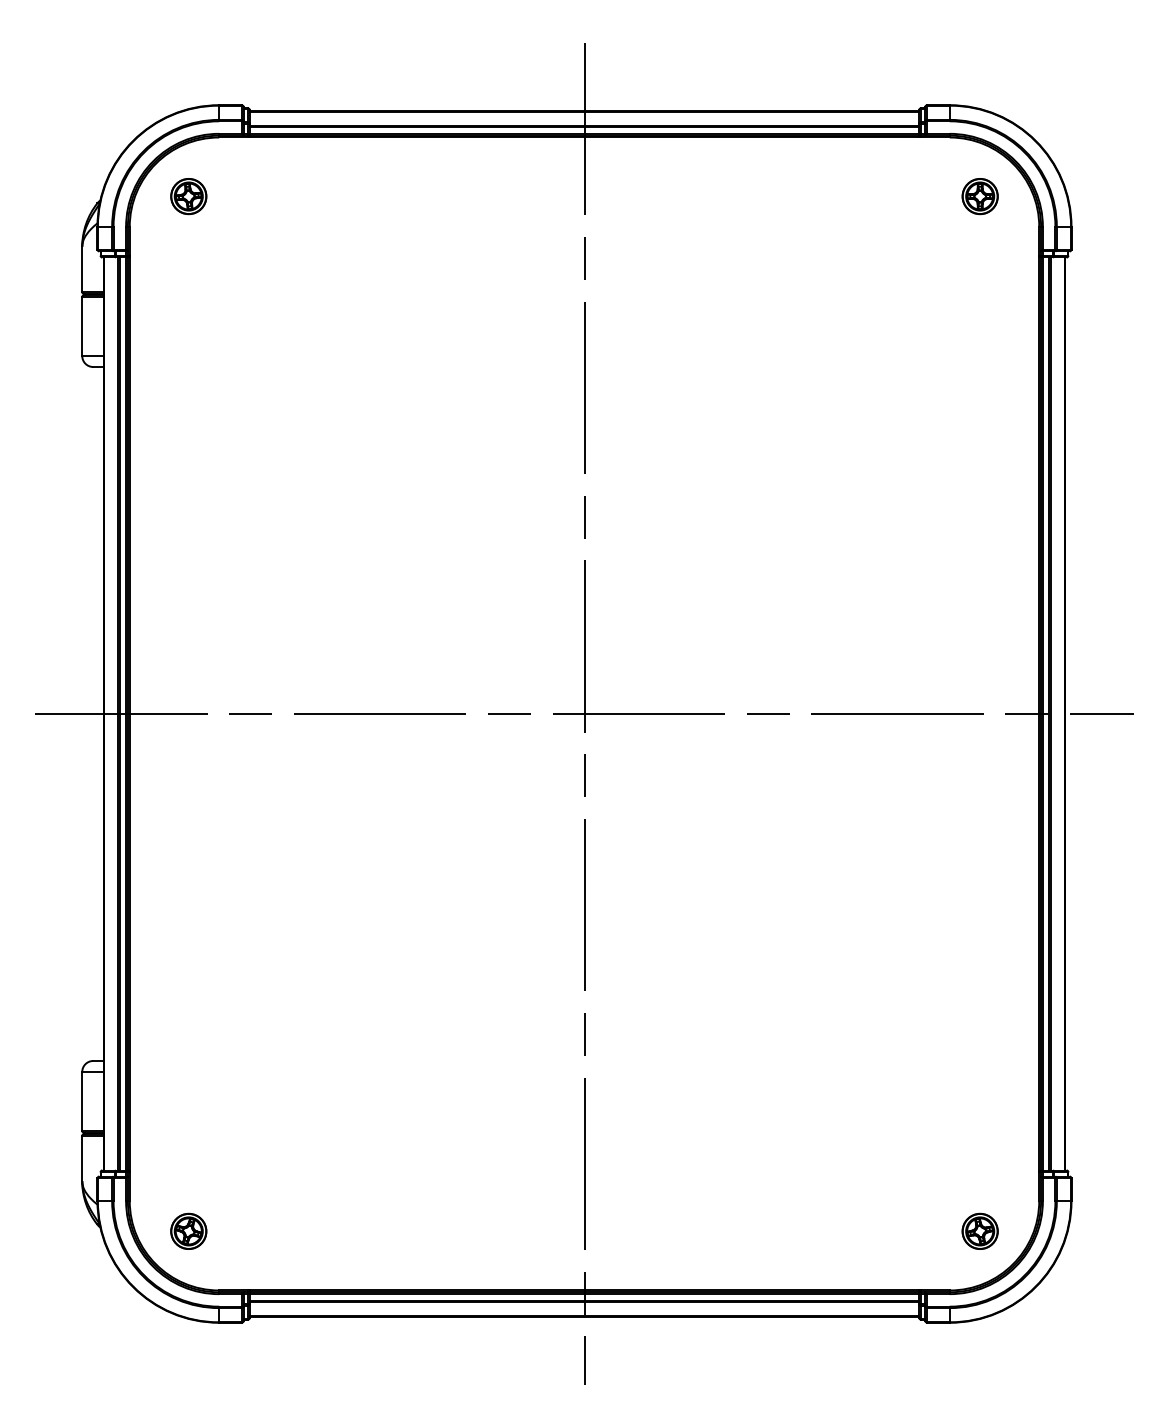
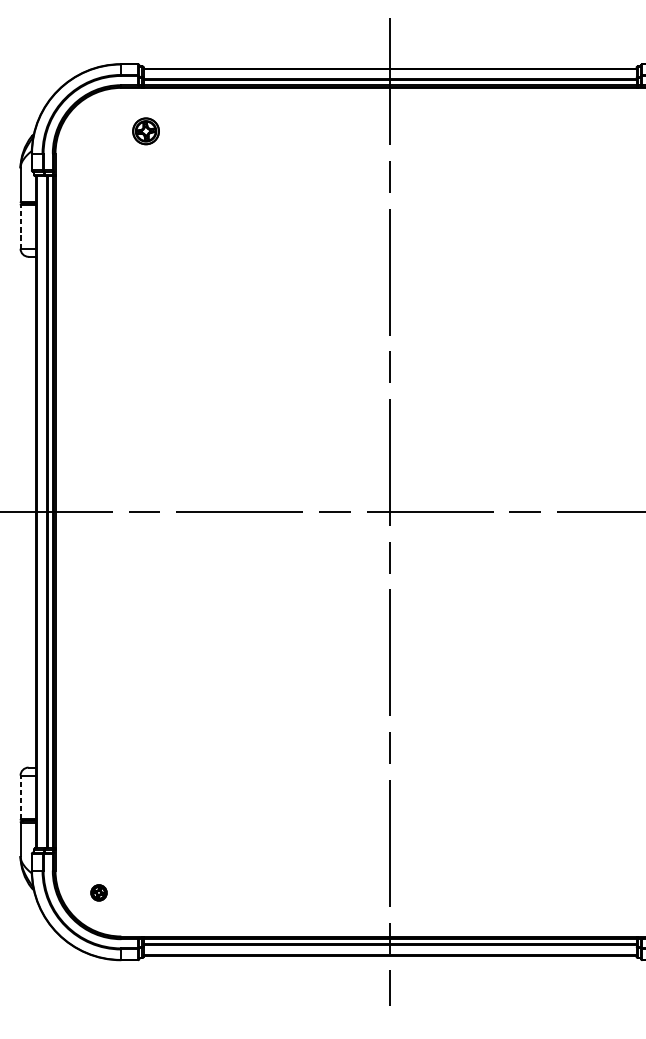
part: (188, 196) -> (145, 131), moved
line: (82, 326) -> (20, 227), solid -> dashed
line: (82, 1101) -> (20, 797), solid -> dashed
part: (188, 1230) -> (98, 892), size x0.6

